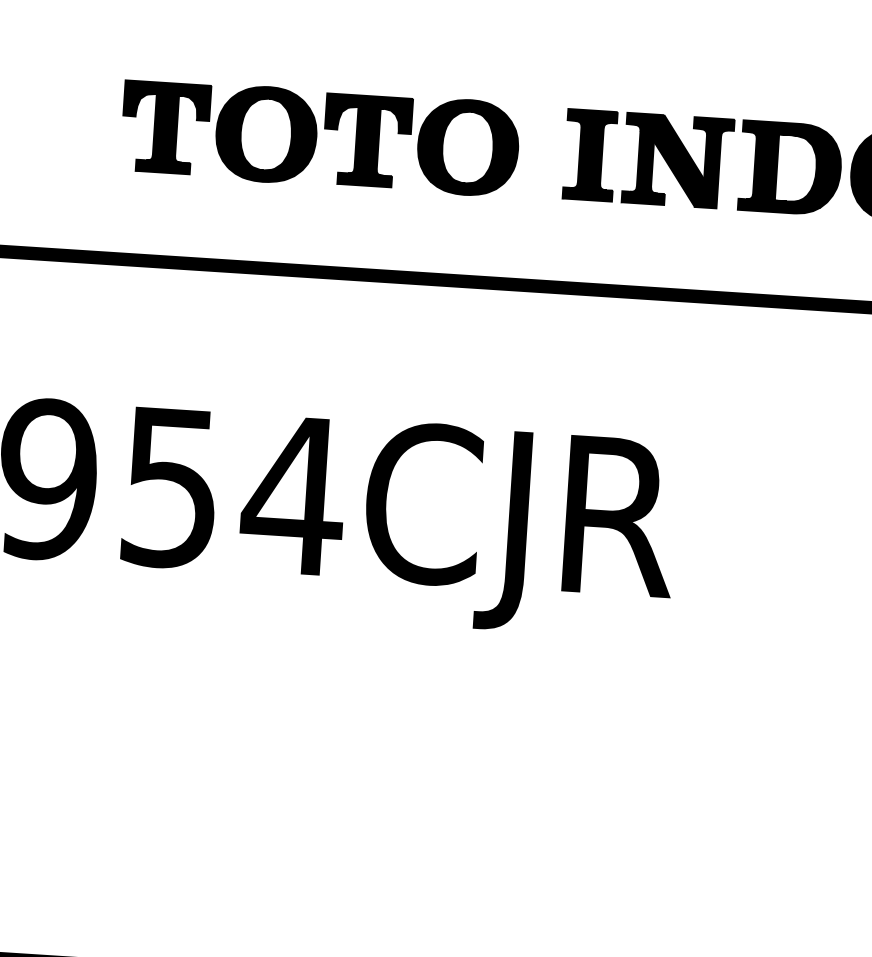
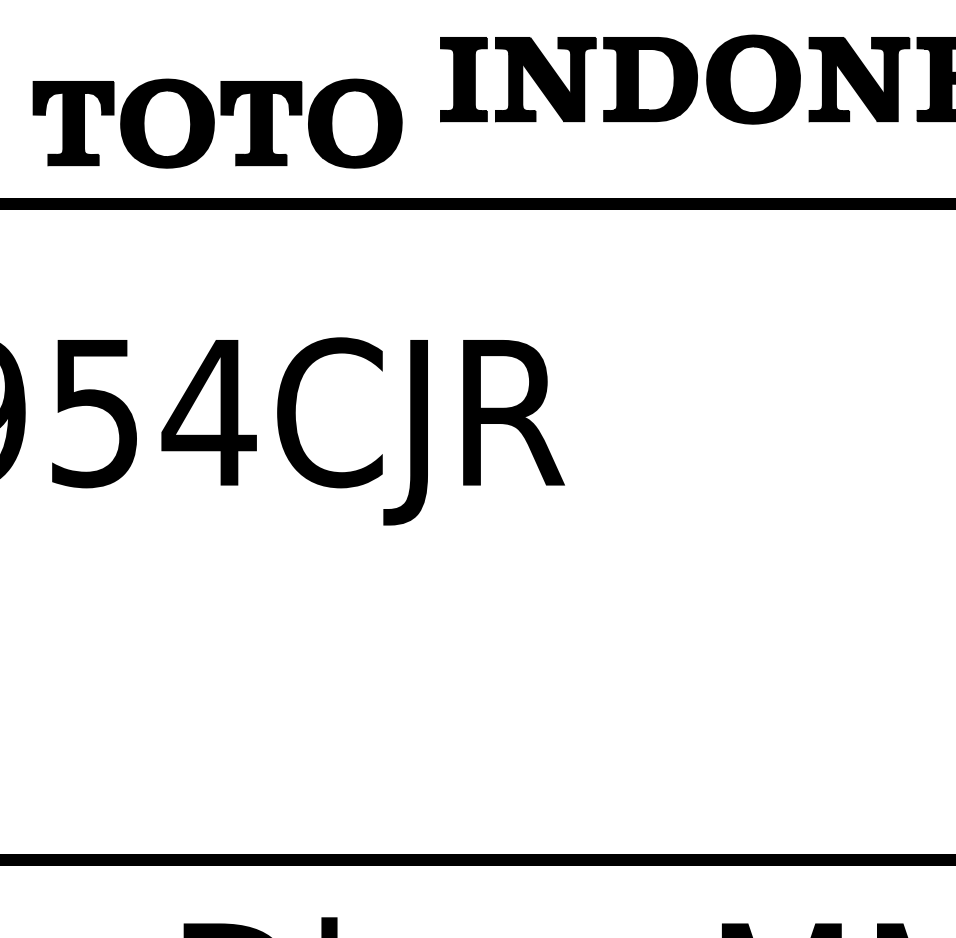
part: (320, 137) -> (217, 123), moved

